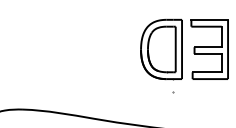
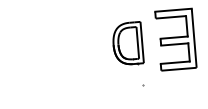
part: (161, 49) -> (127, 43), size x0.7

